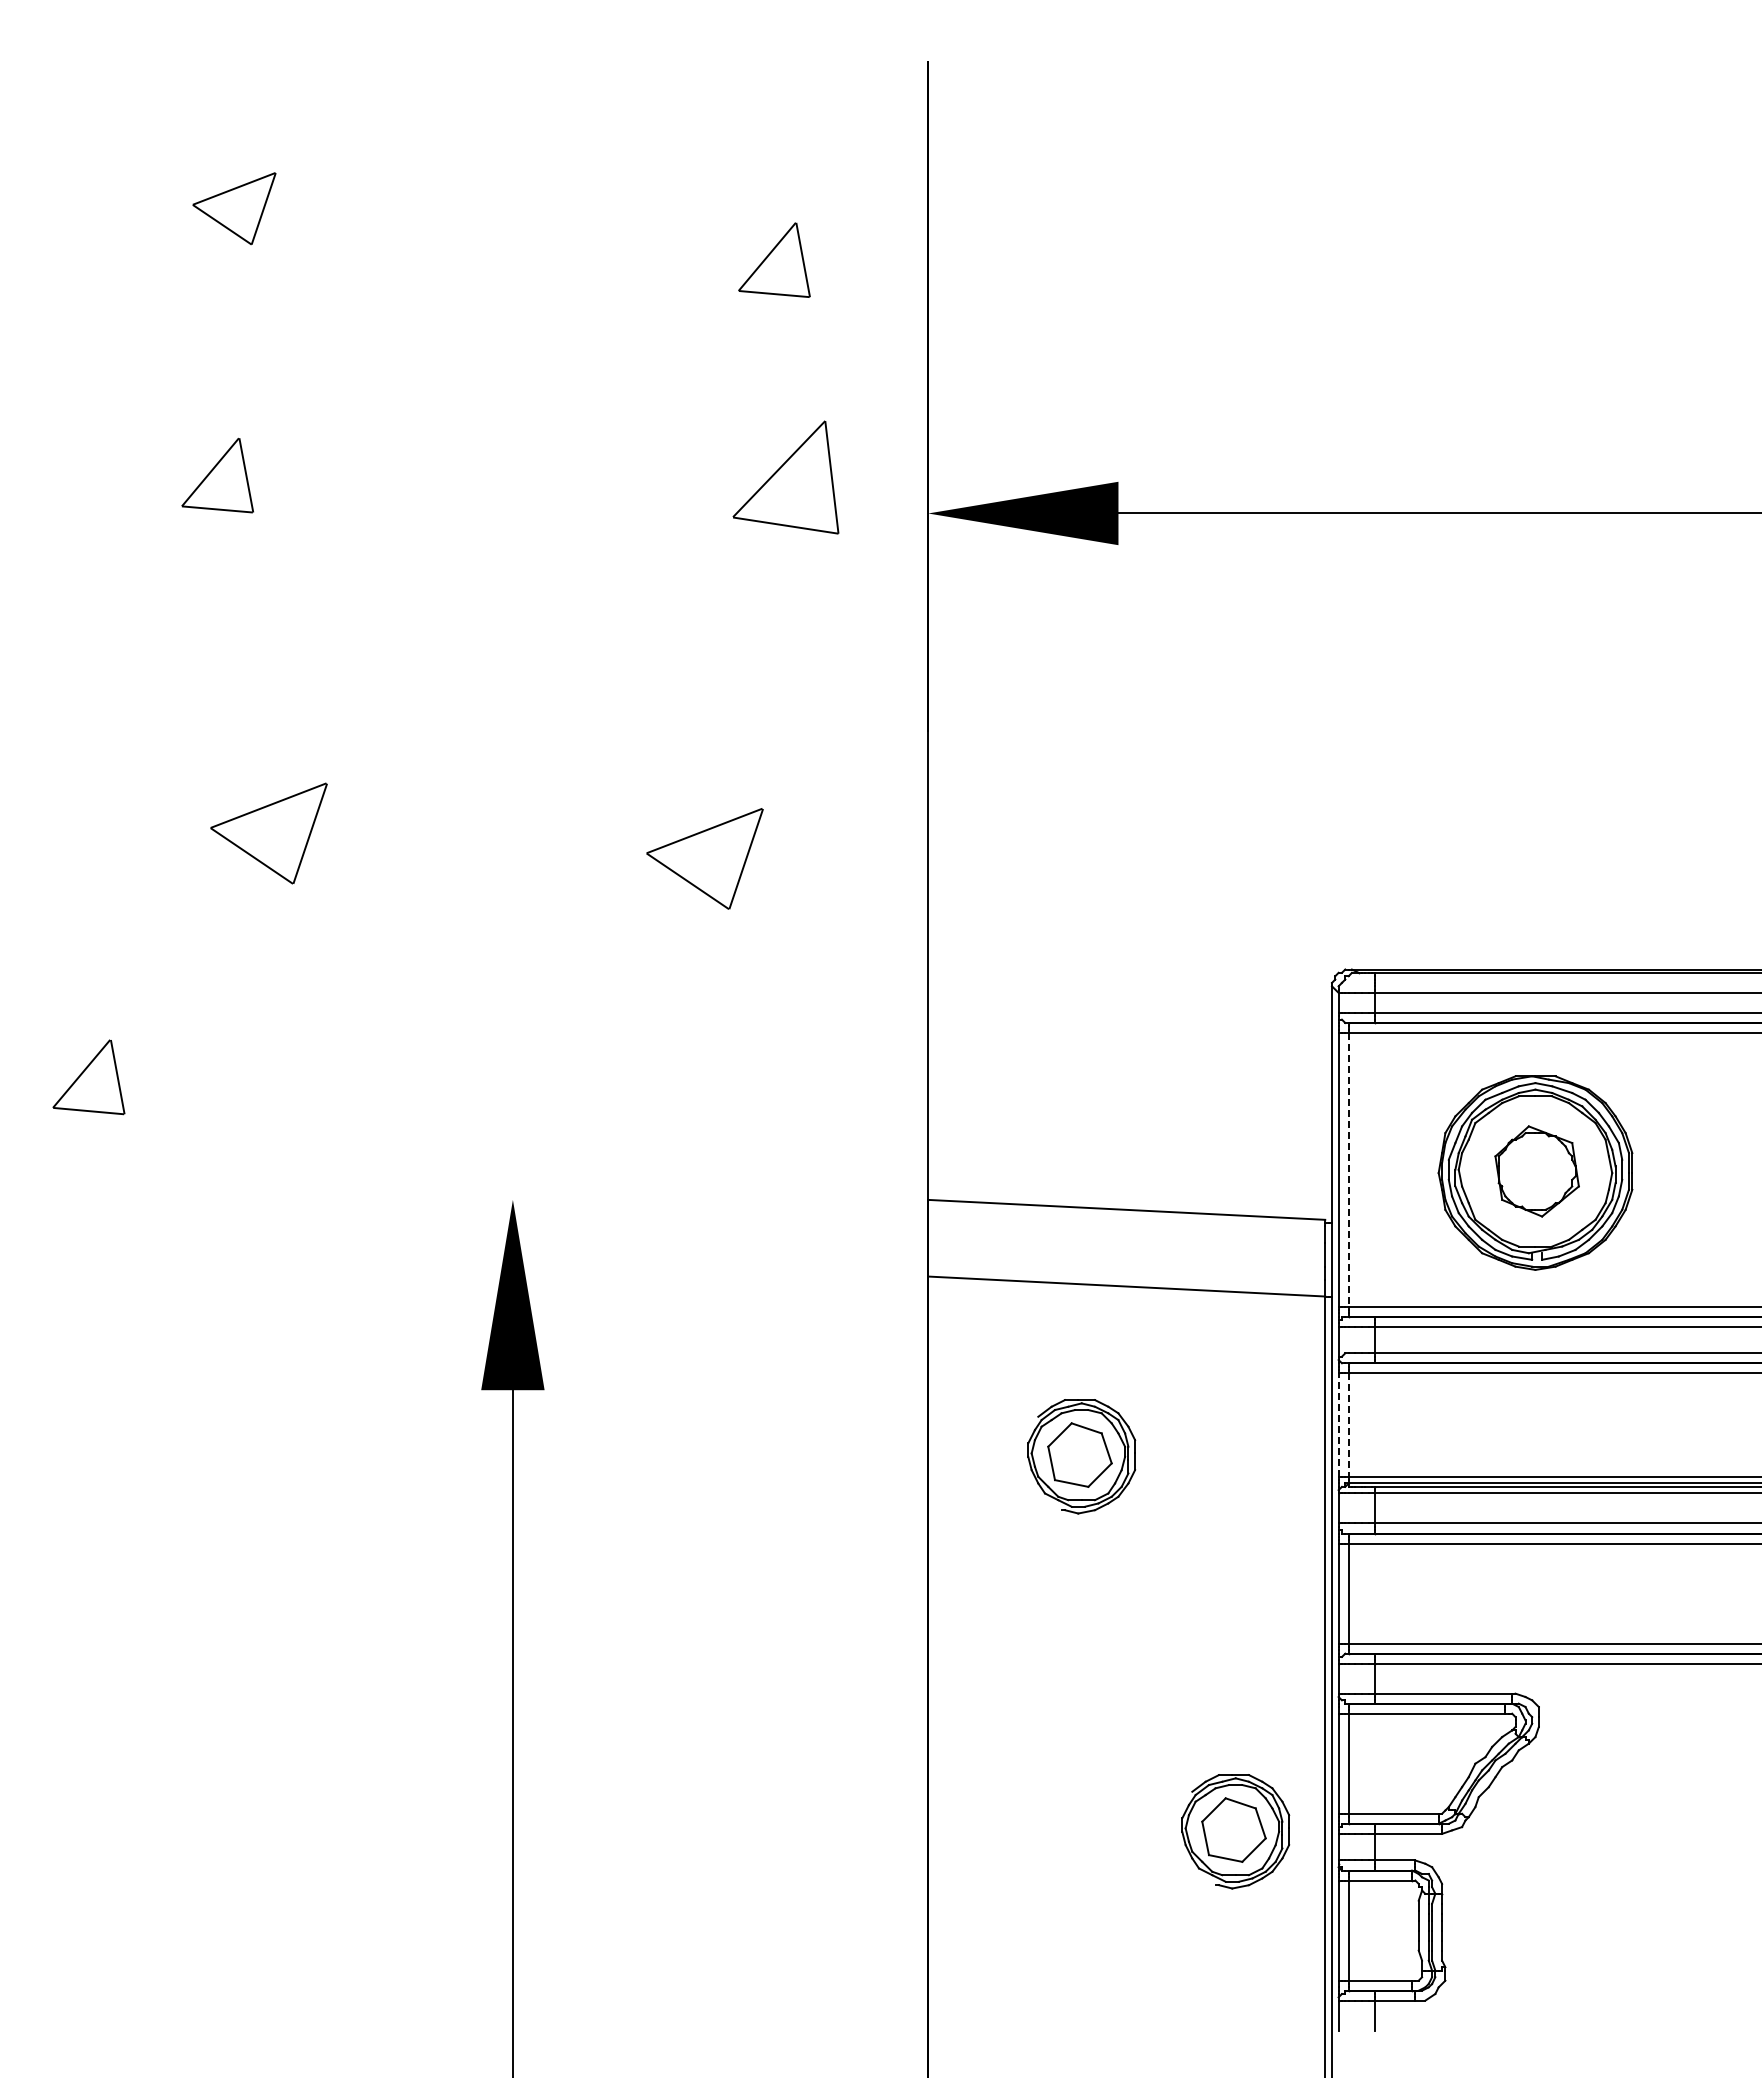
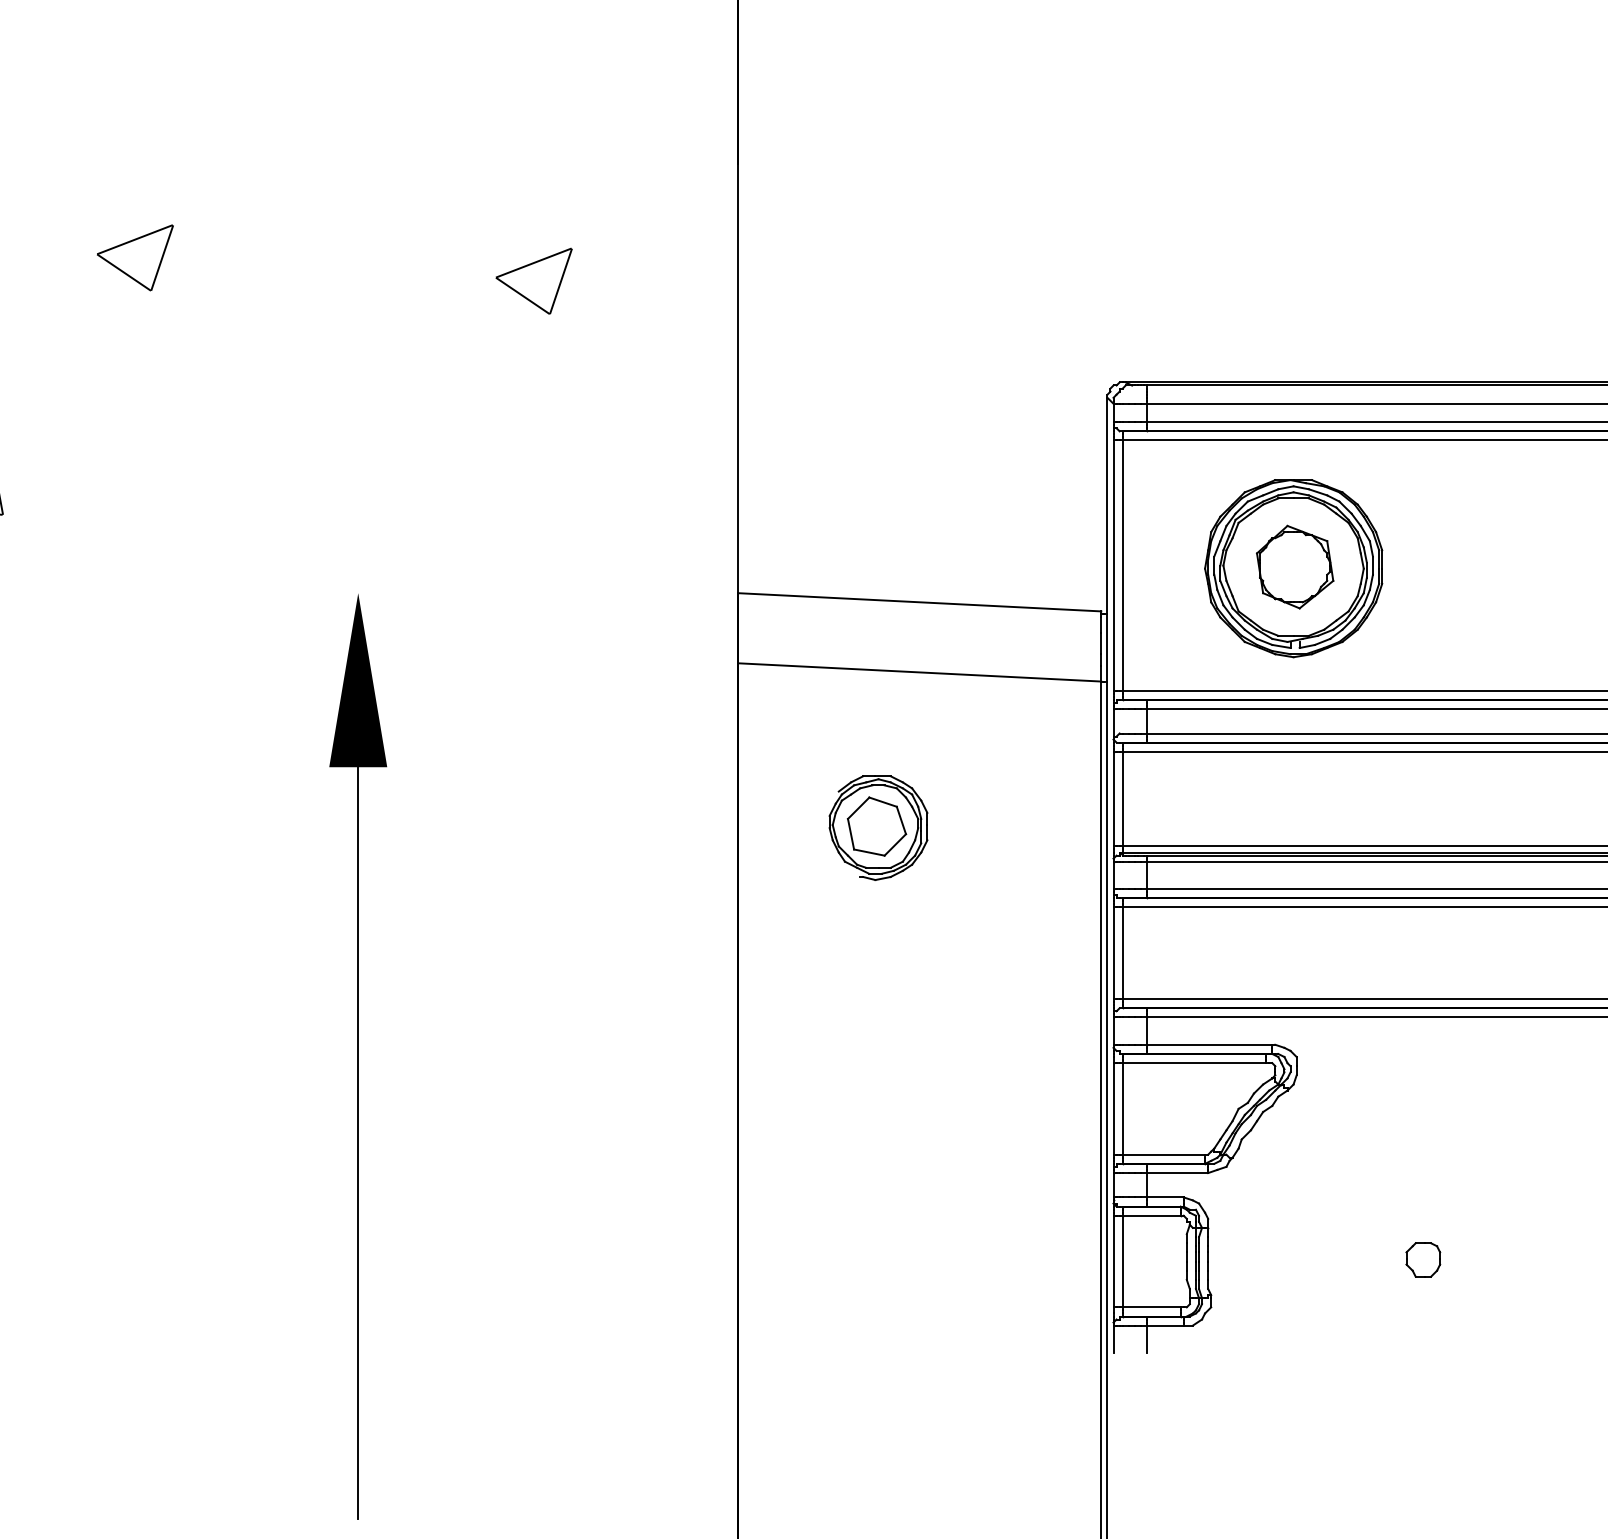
part: (269, 832) -> (135, 257), size x0.71
part: (705, 858) -> (534, 280), size x0.71
line: (1348, 1169) -> (1122, 565), dashed -> solid
line: (1338, 1425) -> (1113, 799), dashed -> solid
line: (1348, 1425) -> (1122, 799), dashed -> solid
part: (1235, 1831) -> (1019, 1170), removed
part: (1676, 1928) -> (1422, 1259), added

